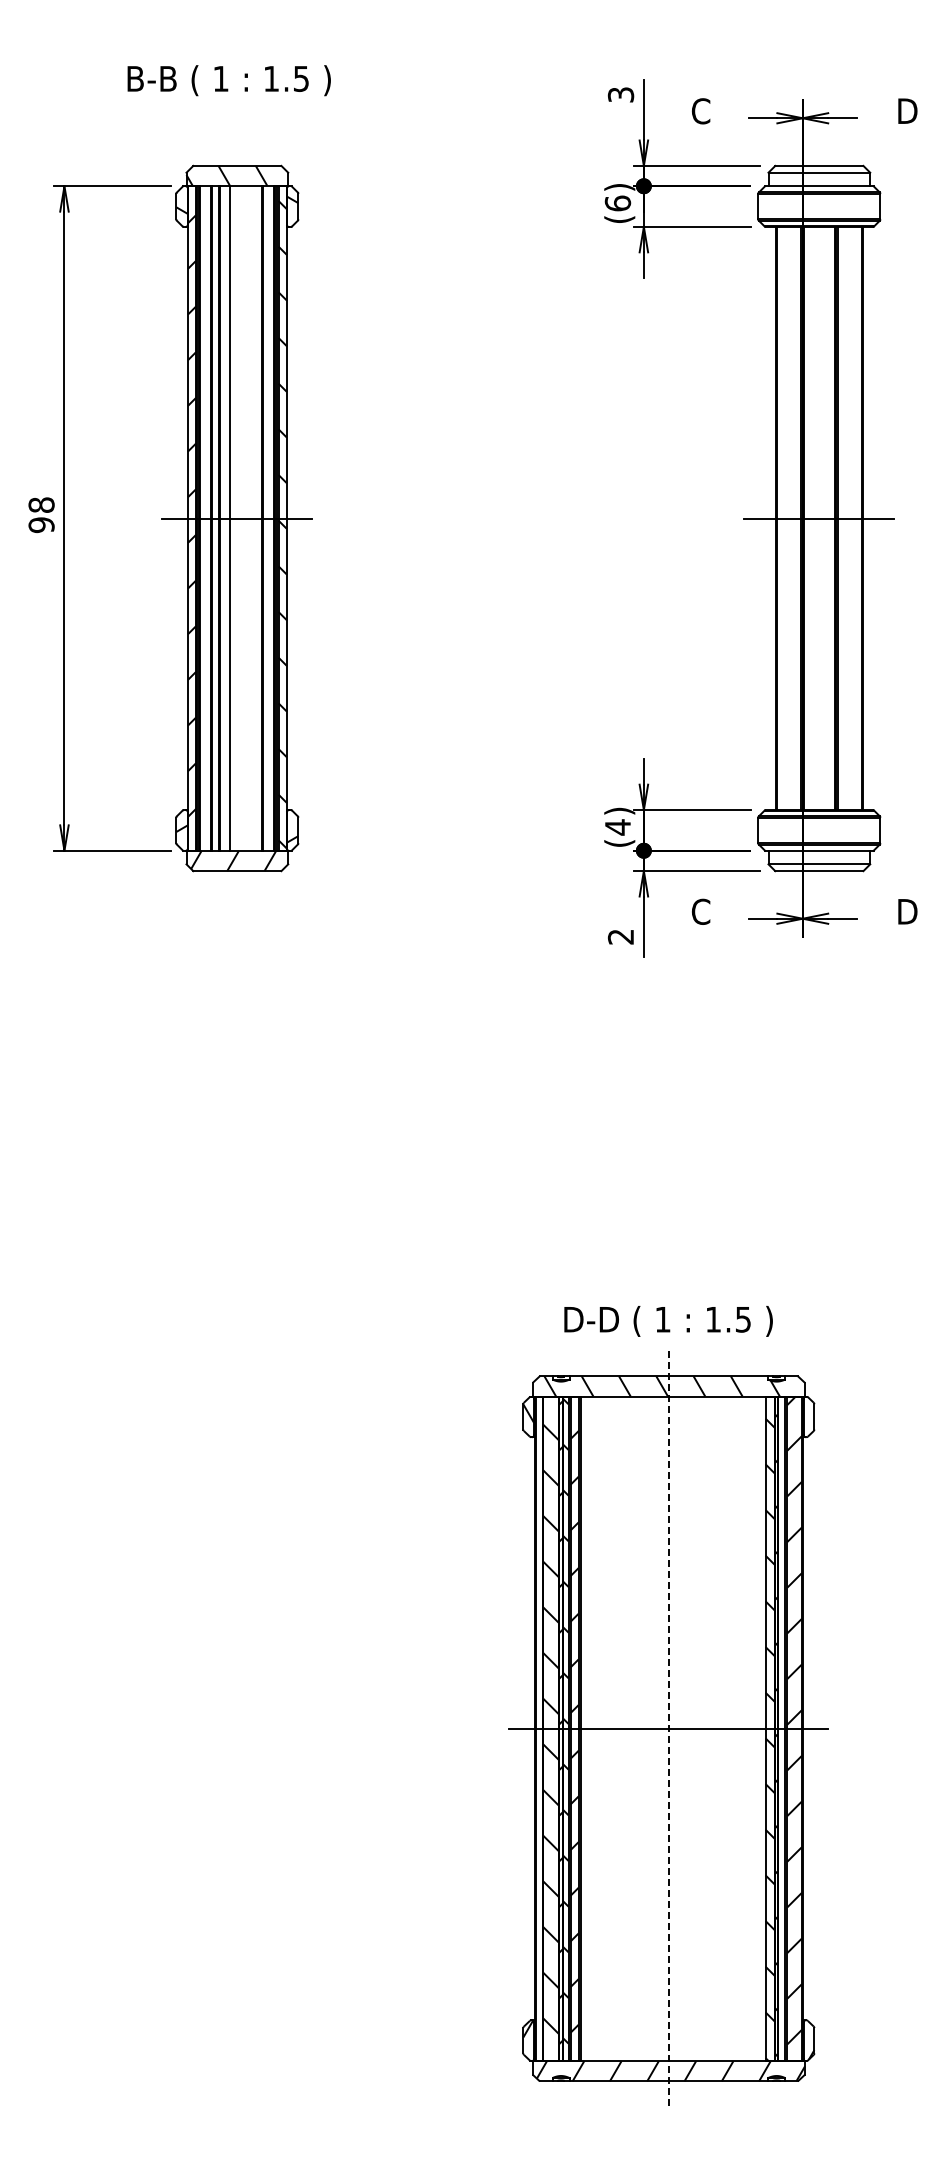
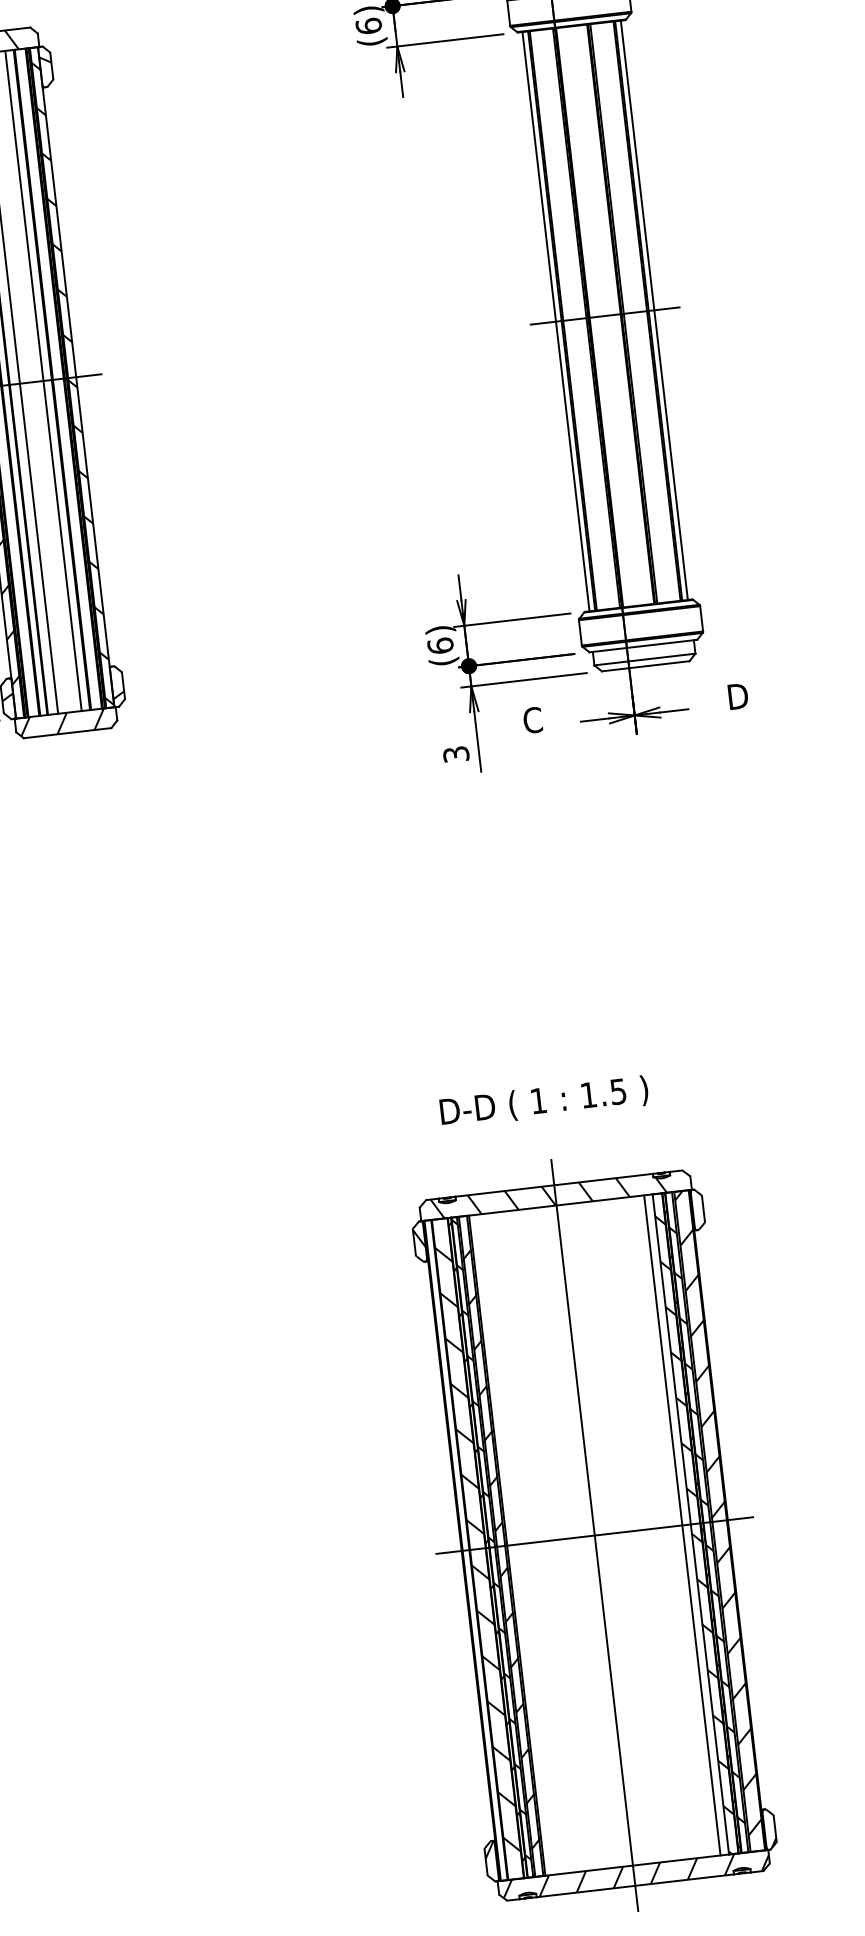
line: (253, 518) -> (43, 381), added
line: (769, 518) -> (555, 321), added
line: (868, 518) -> (653, 310), added
text: (617, 827) -> (440, 646), (4) -> (6)
text: (621, 936) -> (456, 753), 2 -> 3
text: (668, 1321) -> (544, 1102), moved
line: (757, 1728) -> (682, 1525), added
line: (668, 1729) -> (594, 1536), dashed -> solid
hatch: (781, 1731) -> (706, 1525), added

